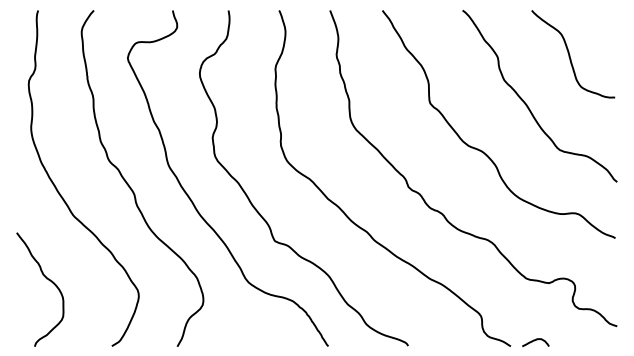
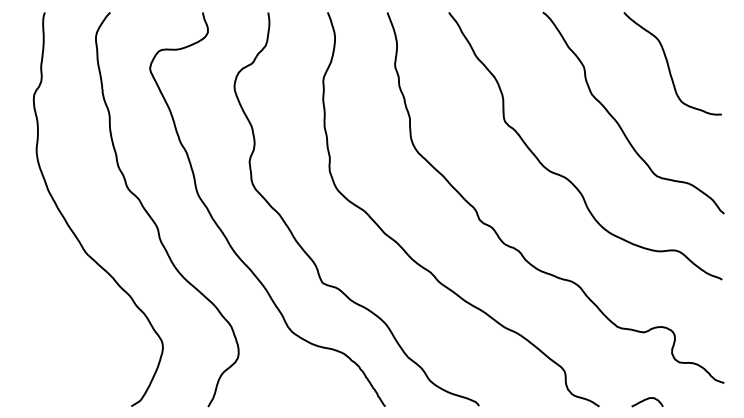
curve: (46, 279) -> (54, 328), removed
curve: (534, 341) -> (645, 400), moved

